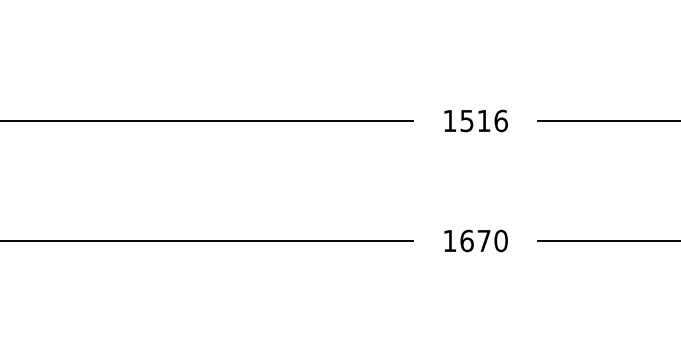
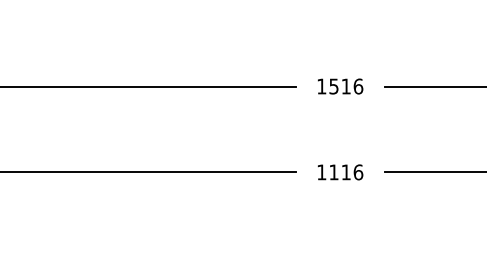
text: (484, 241) -> (346, 172), 1670 -> 1116

